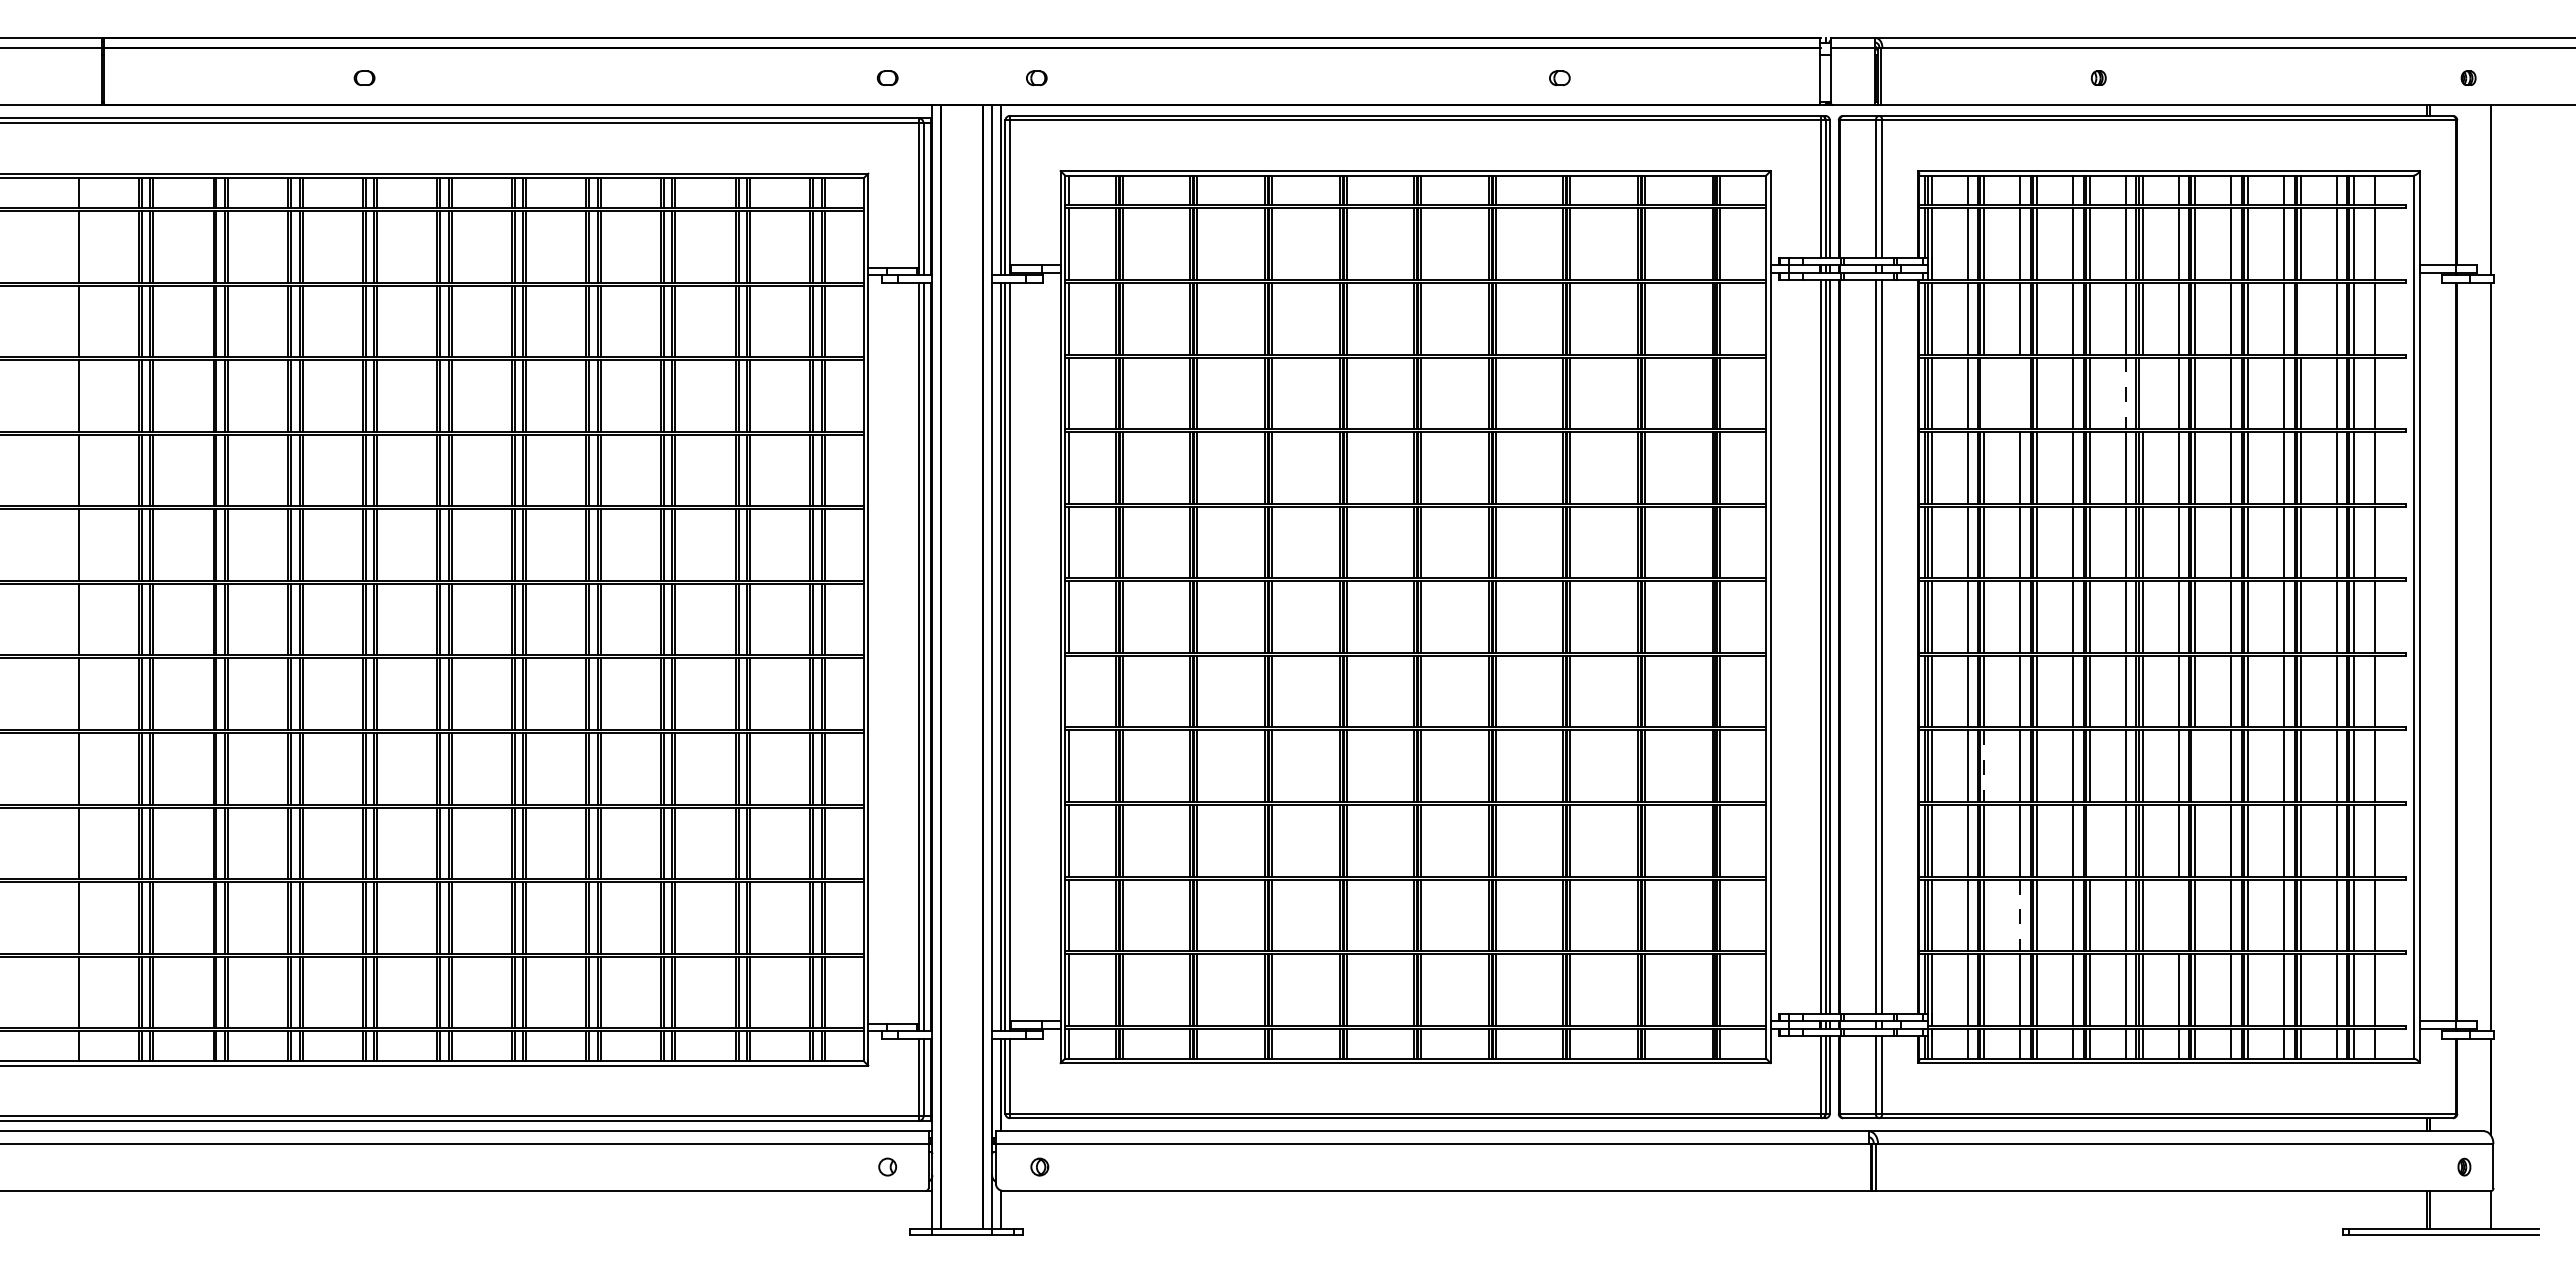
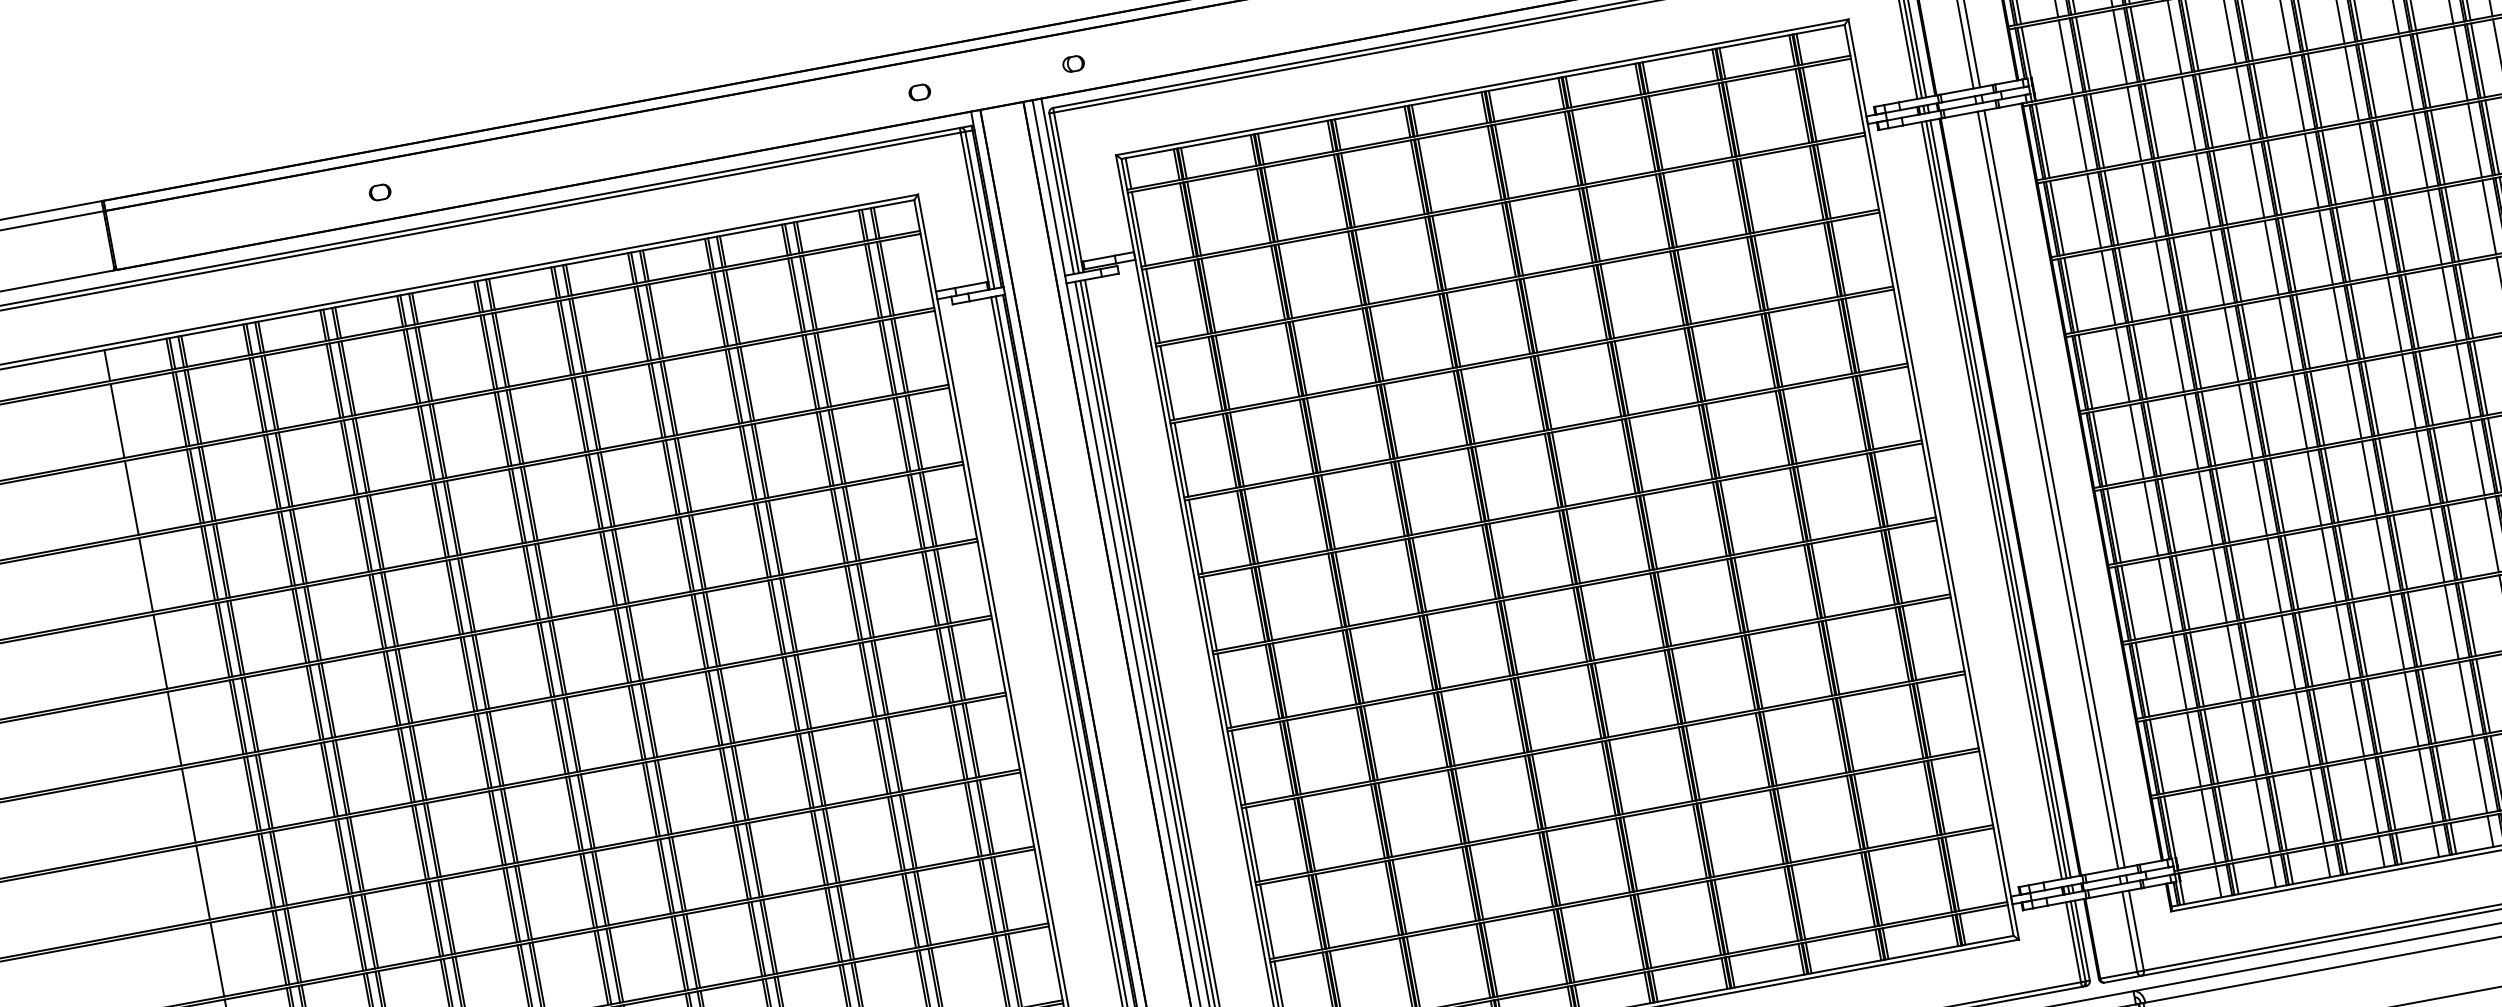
line: (2300, 318) -> (2423, 70), added
line: (1984, 393) -> (2111, 207), added
line: (2020, 393) -> (2148, 201), added
line: (2125, 393) -> (2257, 181), dashed -> solid
line: (2142, 393) -> (2274, 177), added
line: (1069, 691) -> (1224, 690), added
line: (1984, 766) -> (2182, 592), dashed -> solid
line: (2195, 766) -> (2400, 552), added
line: (2089, 840) -> (2305, 649), added
line: (2020, 915) -> (2248, 739), dashed -> solid
line: (2178, 915) -> (2411, 709), added

